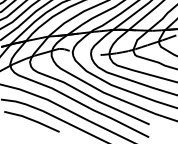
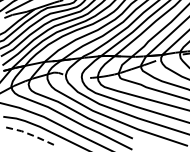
line: (33, 119) -> (31, 134), solid -> dashed

